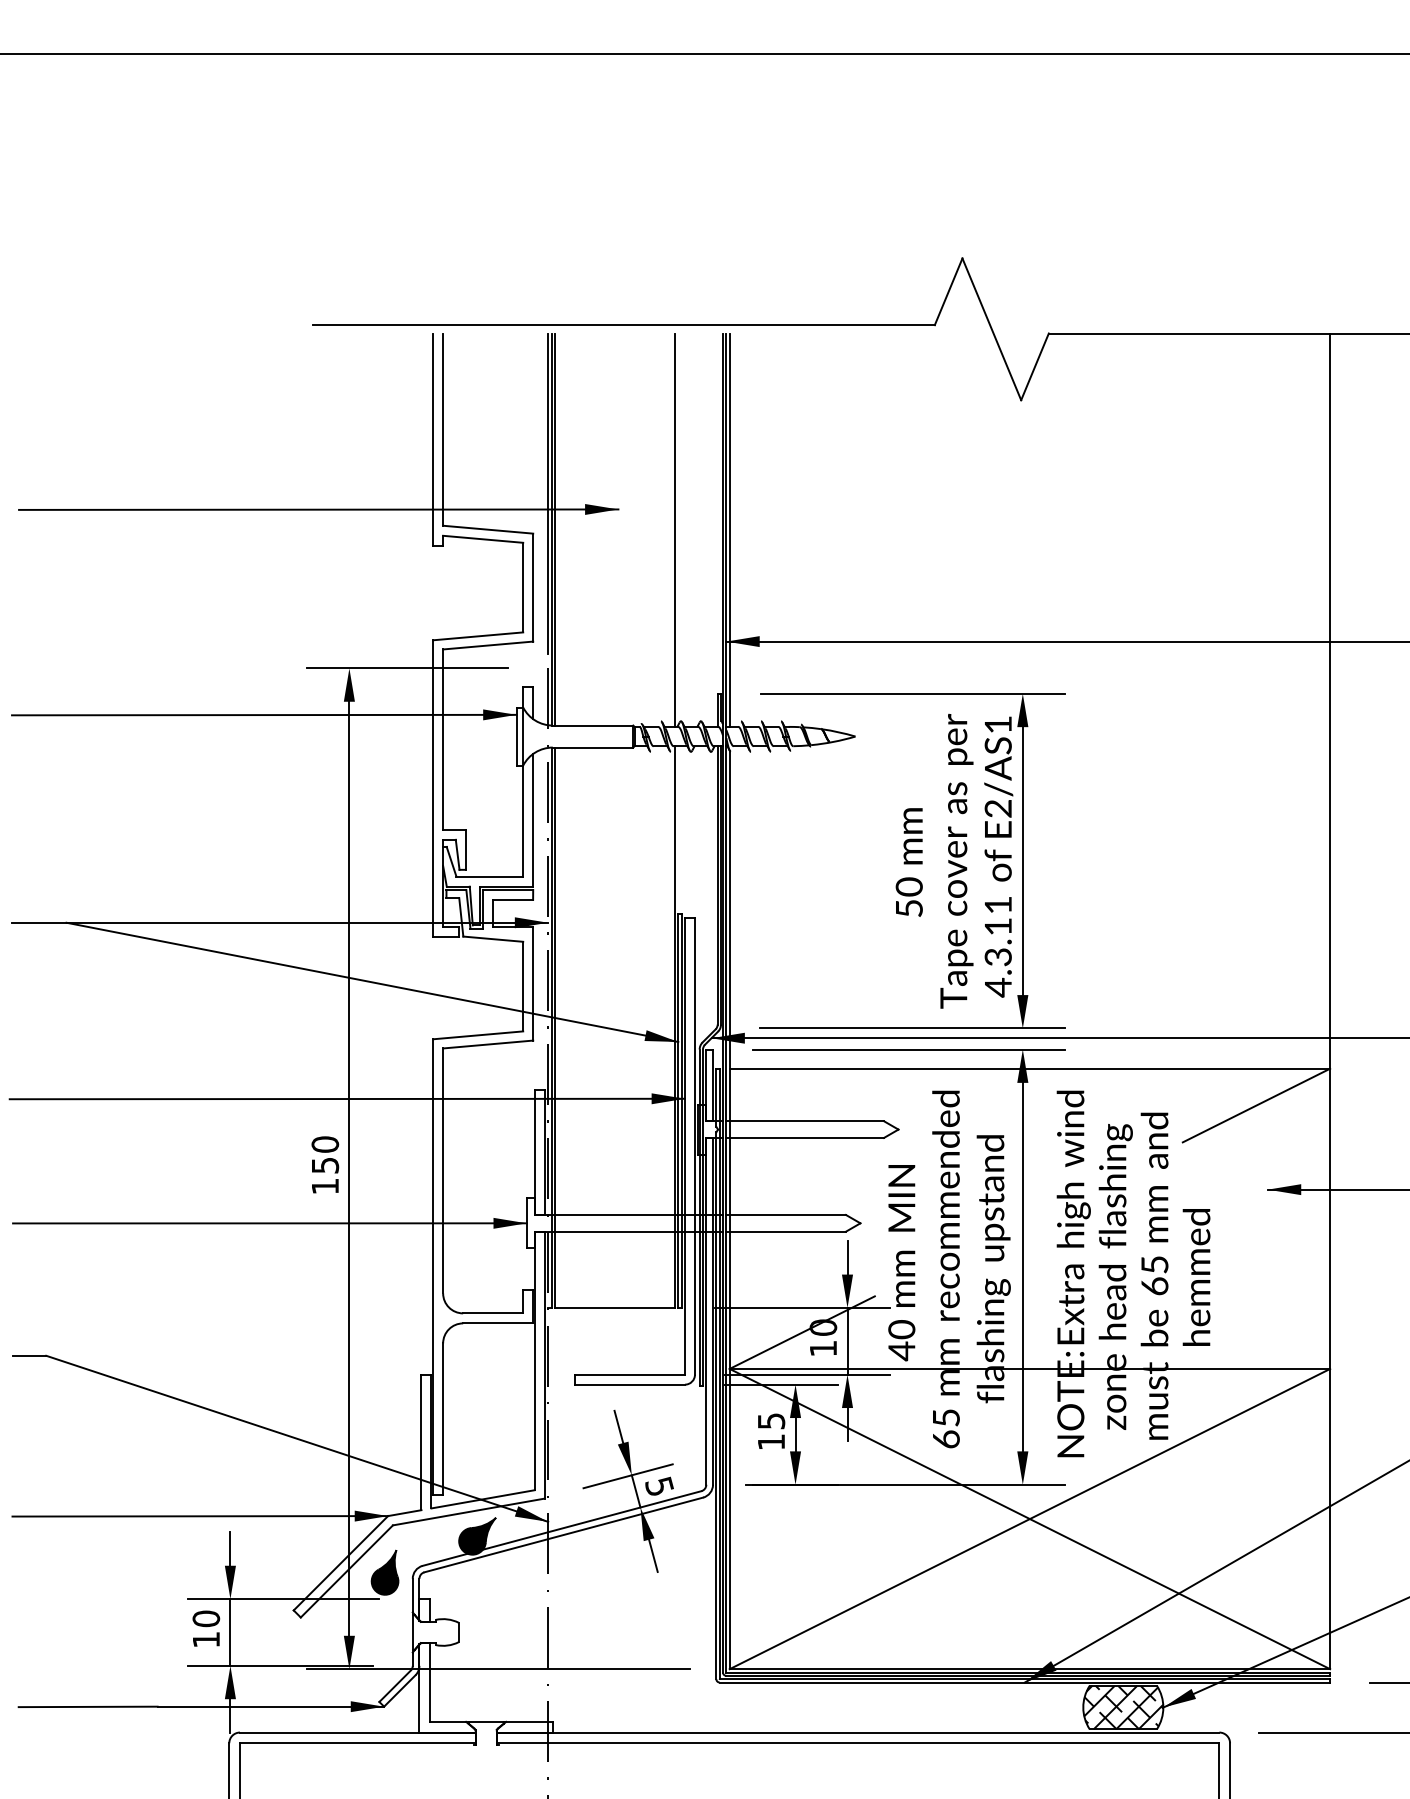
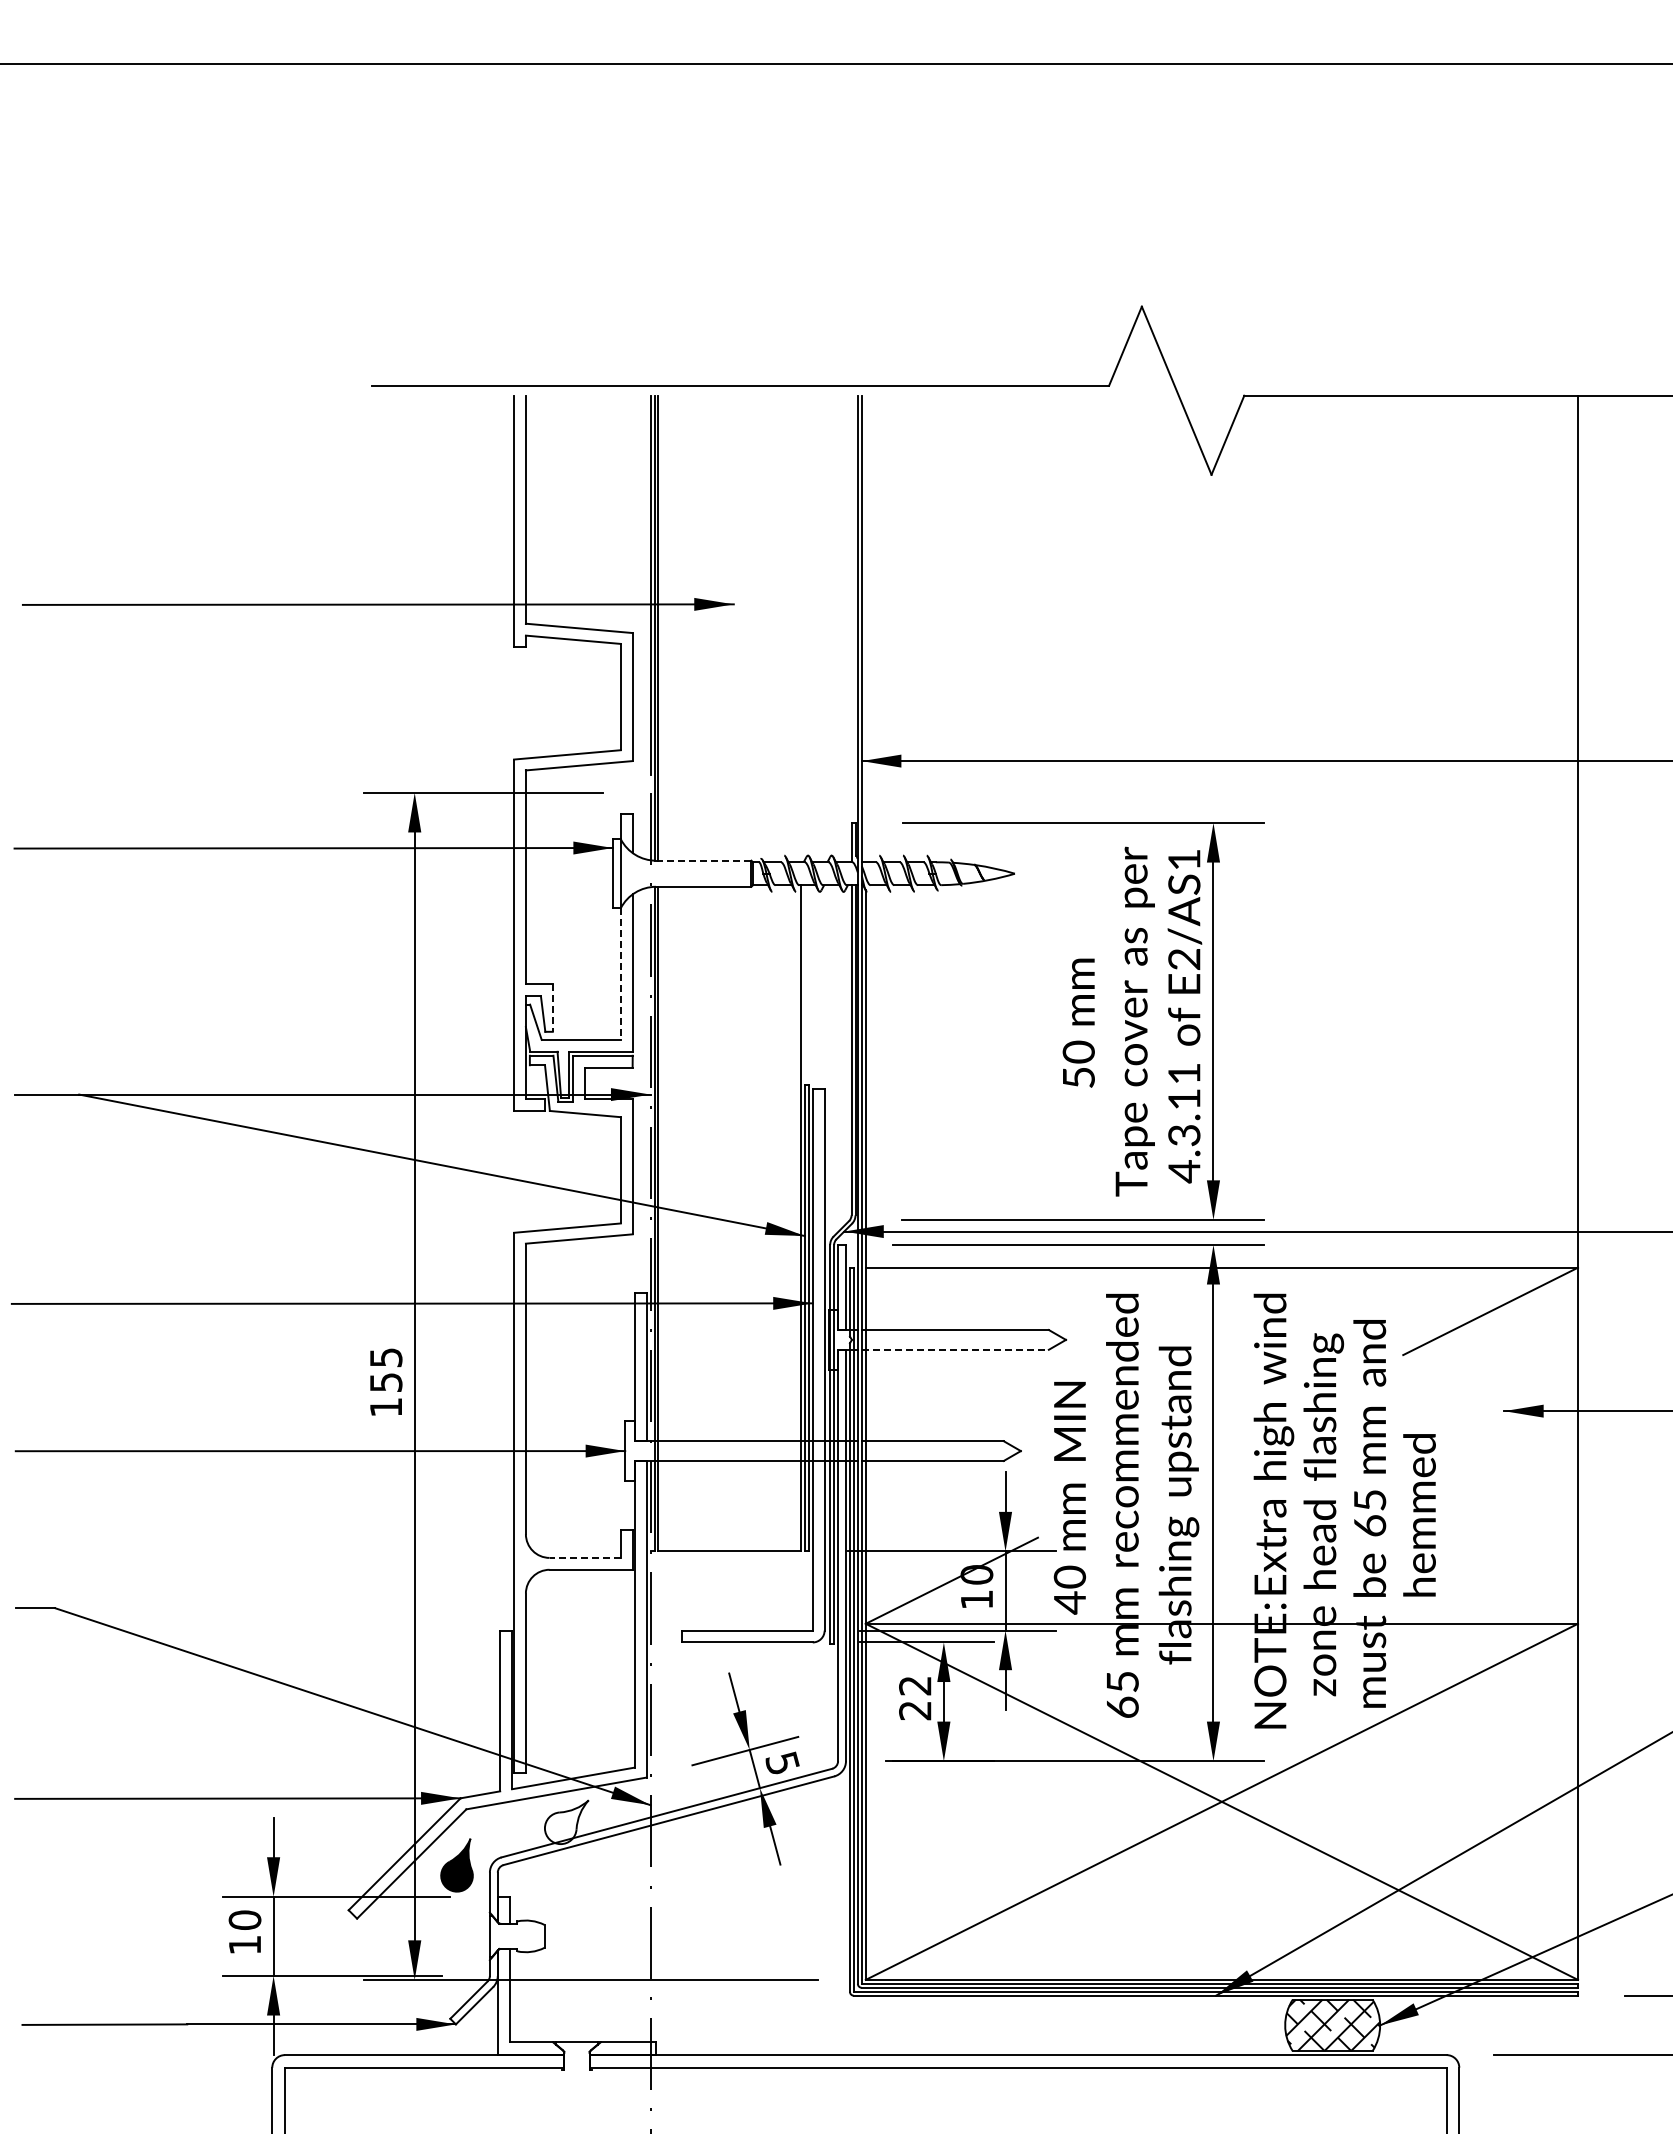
line: (674, 529) -> (800, 628), removed
line: (729, 529) -> (865, 628), removed
line: (592, 725) -> (703, 860), solid -> dashed
line: (522, 821) -> (620, 974), solid -> dashed
line: (465, 850) -> (552, 1008), solid -> dashed
line: (805, 1137) -> (955, 1349), solid -> dashed
text: (324, 1144) -> (385, 1357), 150 -> 155
line: (493, 1313) -> (585, 1557), solid -> dashed
text: (771, 1431) -> (915, 1698), 15 -> 22
fill: (477, 1536) -> (566, 1822), removed

